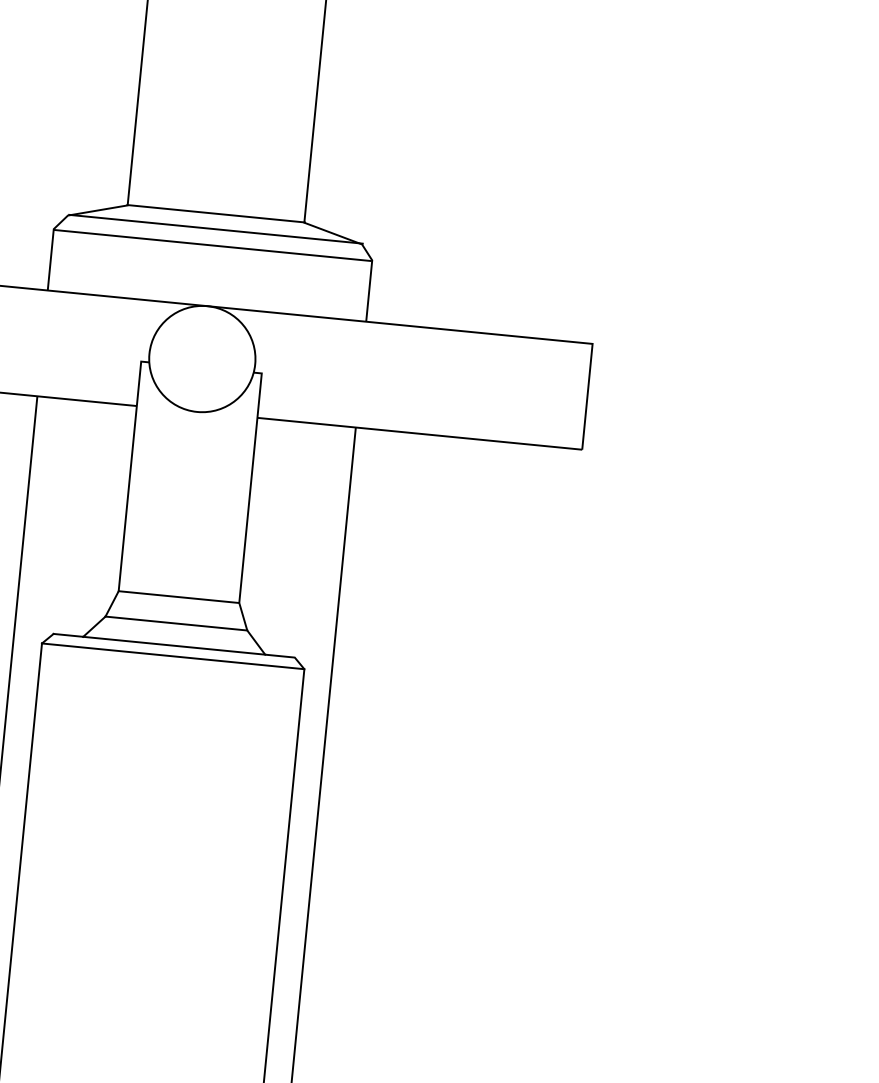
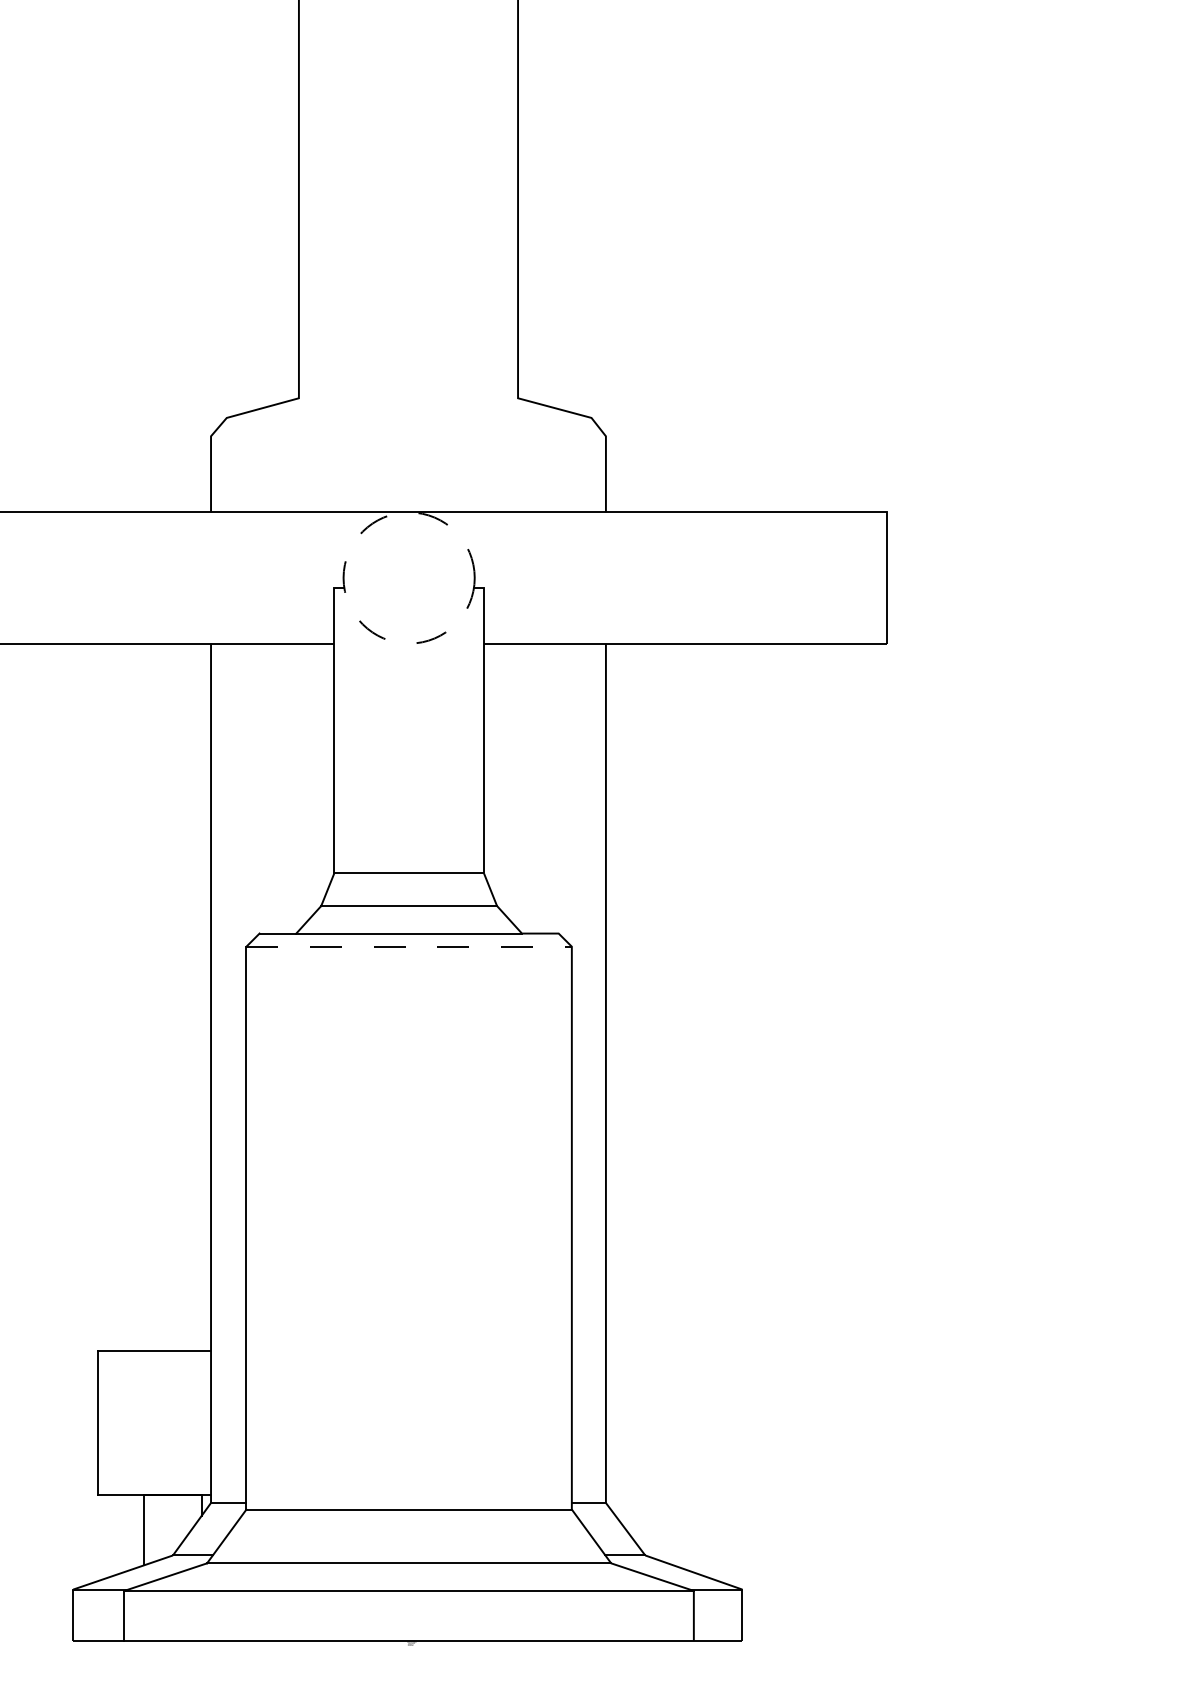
line: (216, 213) -> (408, 397), removed
line: (216, 228) -> (410, 416), removed
line: (212, 245) -> (407, 437), removed
circle: (201, 358) -> (408, 577), solid -> dashed
line: (173, 656) -> (409, 946), solid -> dashed

